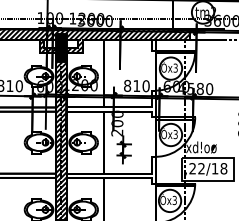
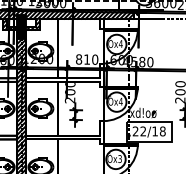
text: (175, 67) -> (120, 43), Òx3 -> Òx4
text: (175, 134) -> (120, 101), Òx3 -> Òx4

